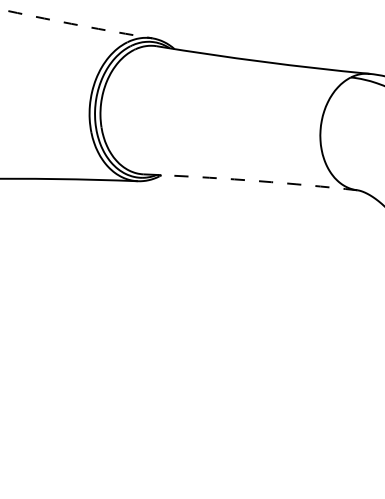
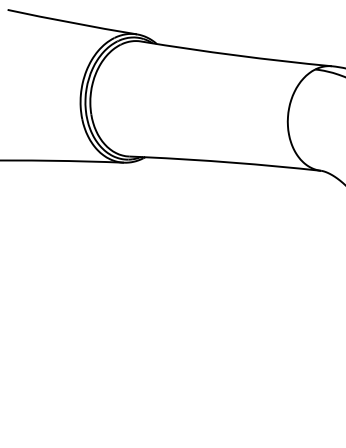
arc: (80, 25) -> (72, 22), dashed -> solid
arc: (259, 181) -> (233, 162), dashed -> solid

